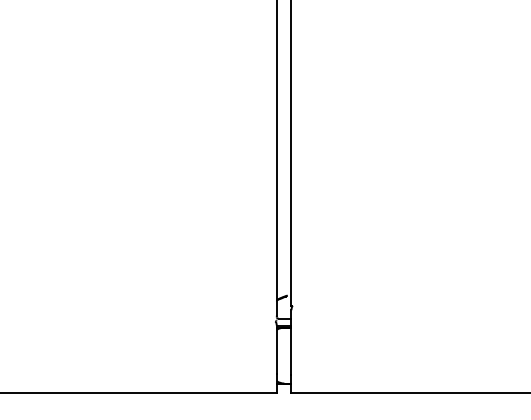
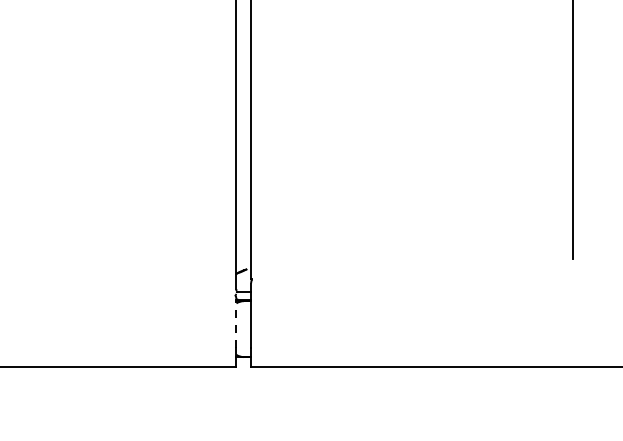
line: (276, 349) -> (236, 323), solid -> dashed

